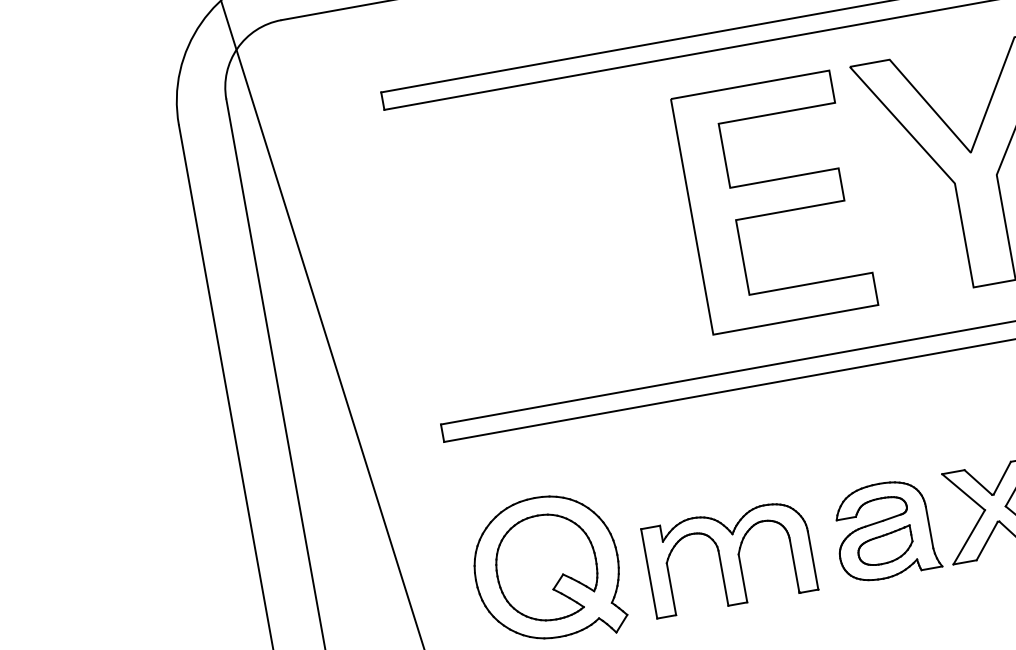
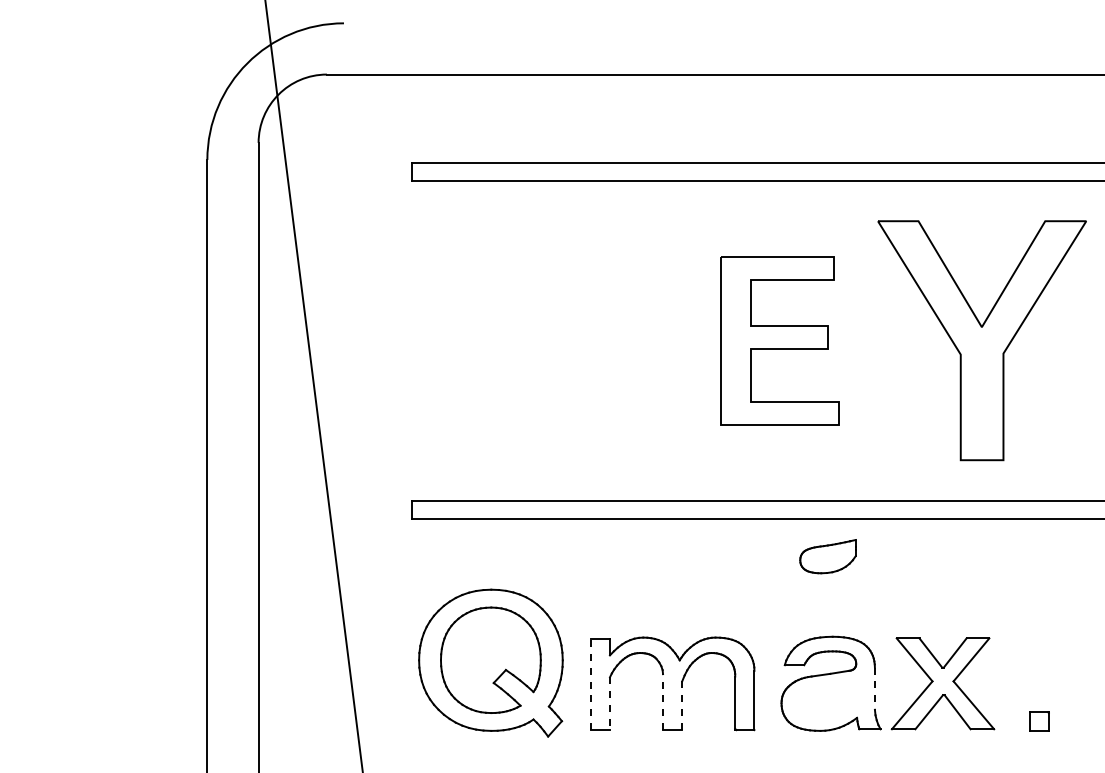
part: (774, 201) -> (779, 340), size x0.7
line: (929, 528) -> (874, 689), solid -> dashed
part: (884, 546) -> (827, 556), moved
line: (648, 573) -> (590, 684), solid -> dashed
line: (723, 578) -> (663, 702), solid -> dashed
line: (743, 579) -> (682, 706), solid -> dashed
line: (671, 590) -> (609, 704), solid -> dashed

